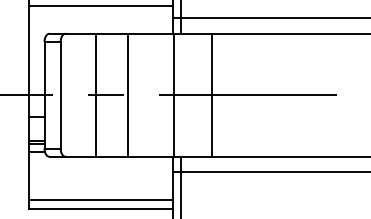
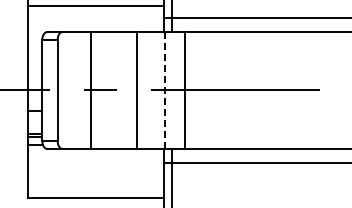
line: (128, 95) -> (136, 90), moved
line: (174, 95) -> (165, 90), solid -> dashed
line: (211, 95) -> (184, 90), moved
line: (100, 200) -> (95, 190), removed

